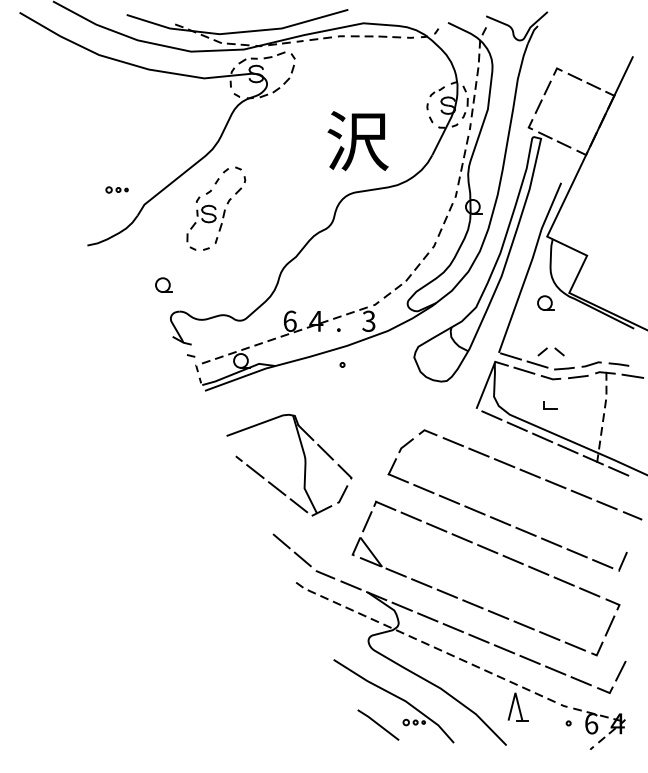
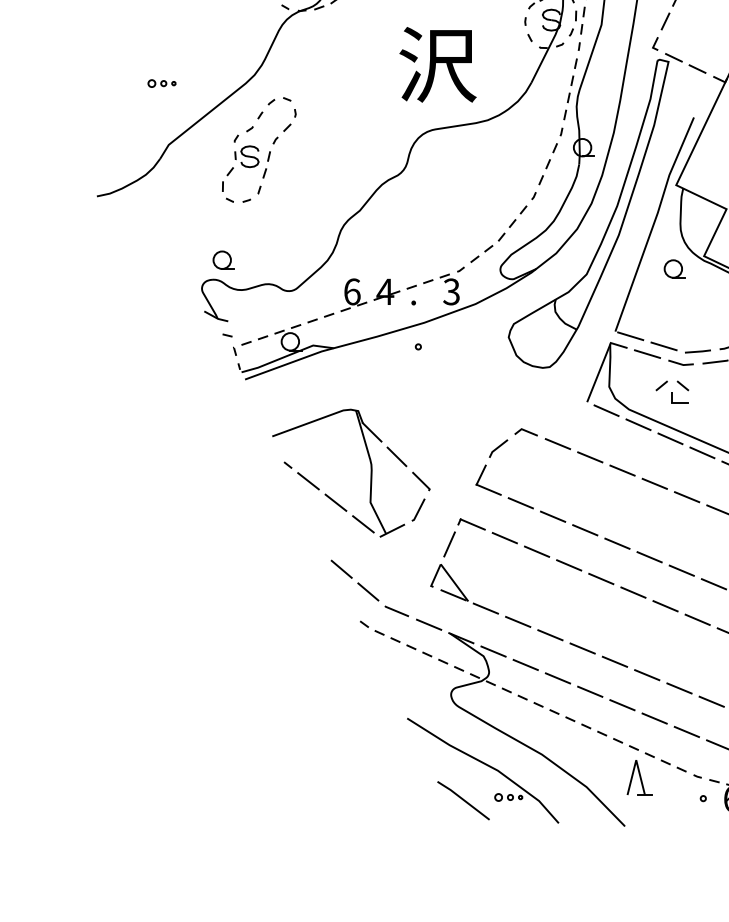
part: (116, 189) -> (161, 82), moved
part: (163, 284) -> (222, 259), moved
part: (550, 351) -> (671, 385), moved

